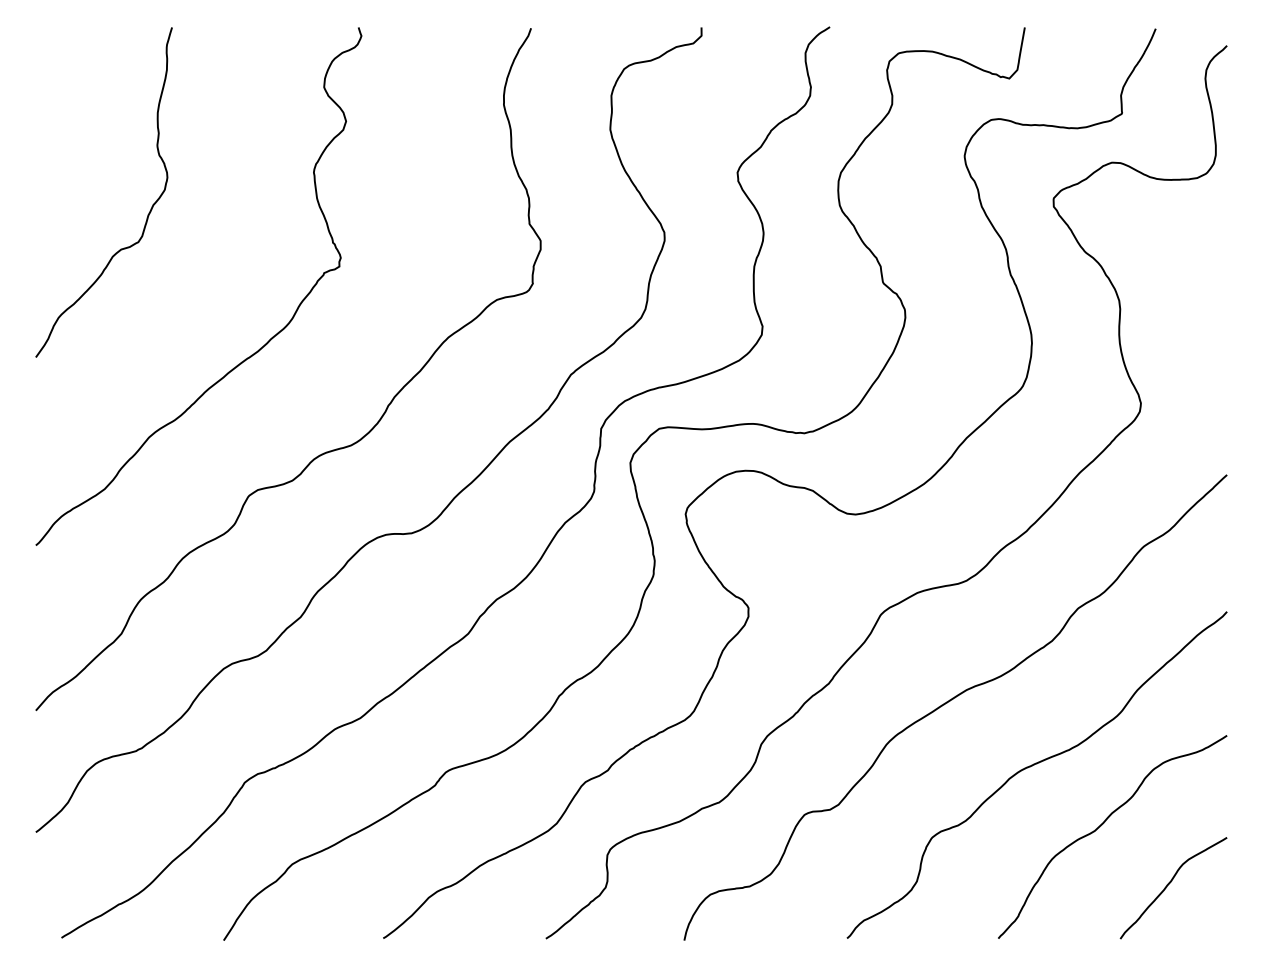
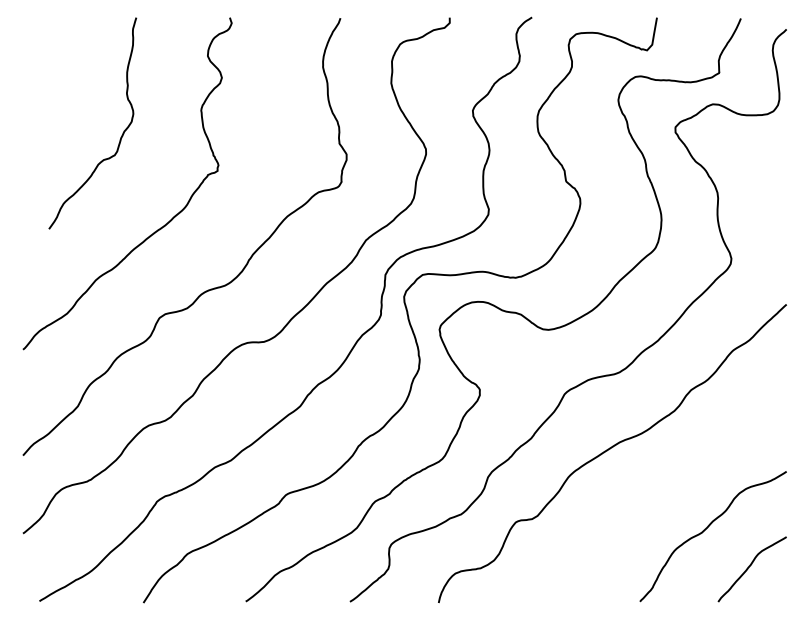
curve: (147, 214) -> (120, 137), moved
curve: (1033, 766) -> (662, 491), removed

